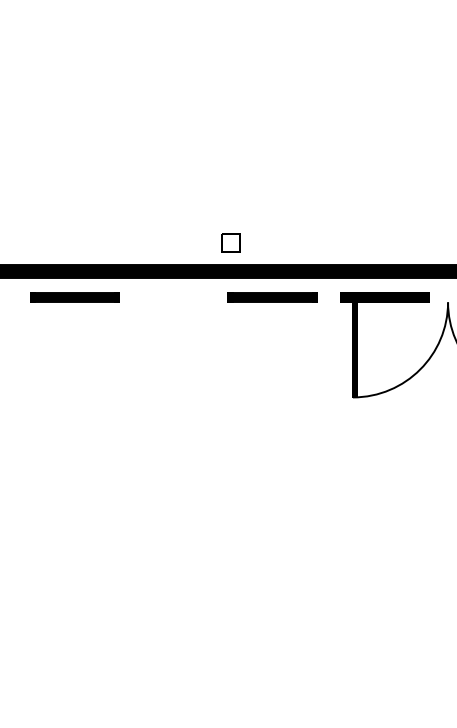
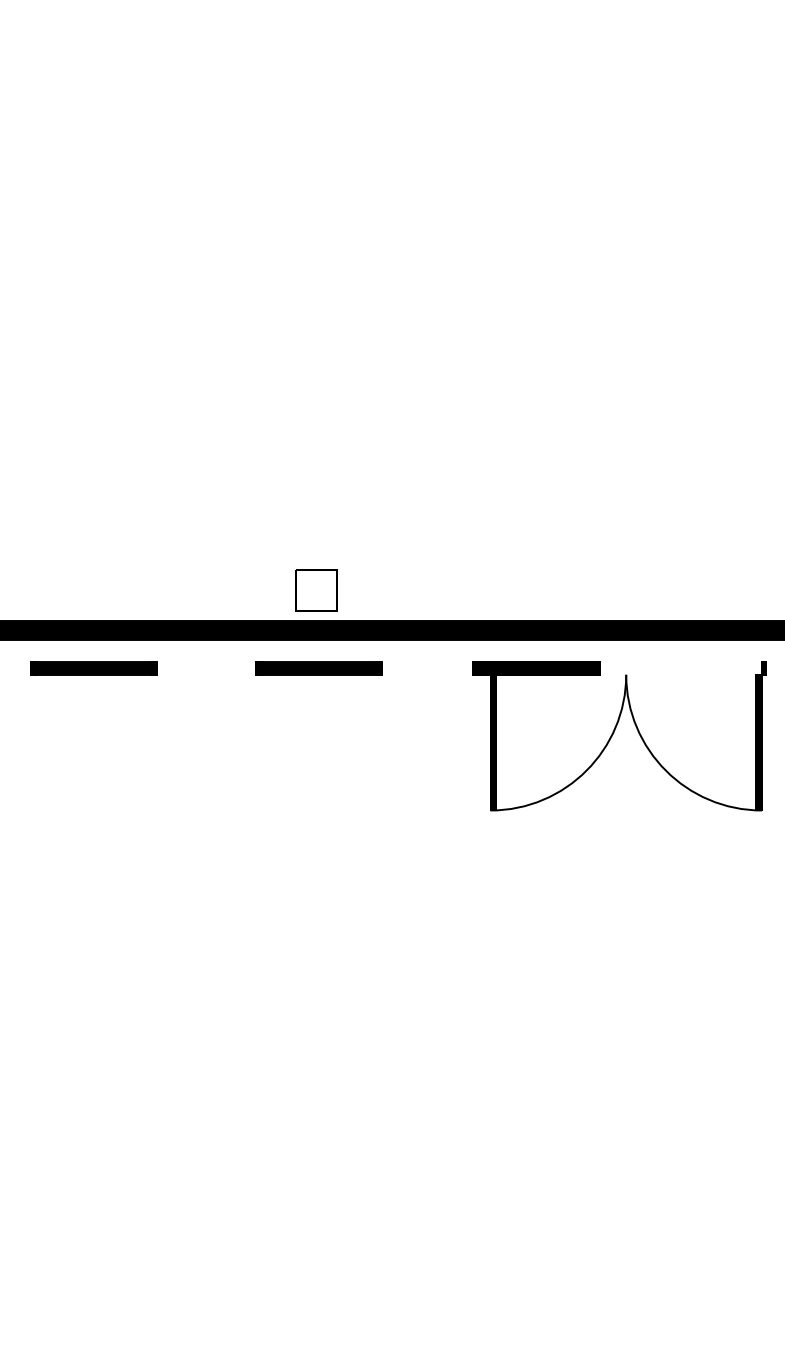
part: (230, 242) -> (315, 589), size x1.6
part: (272, 297) -> (318, 668), moved

